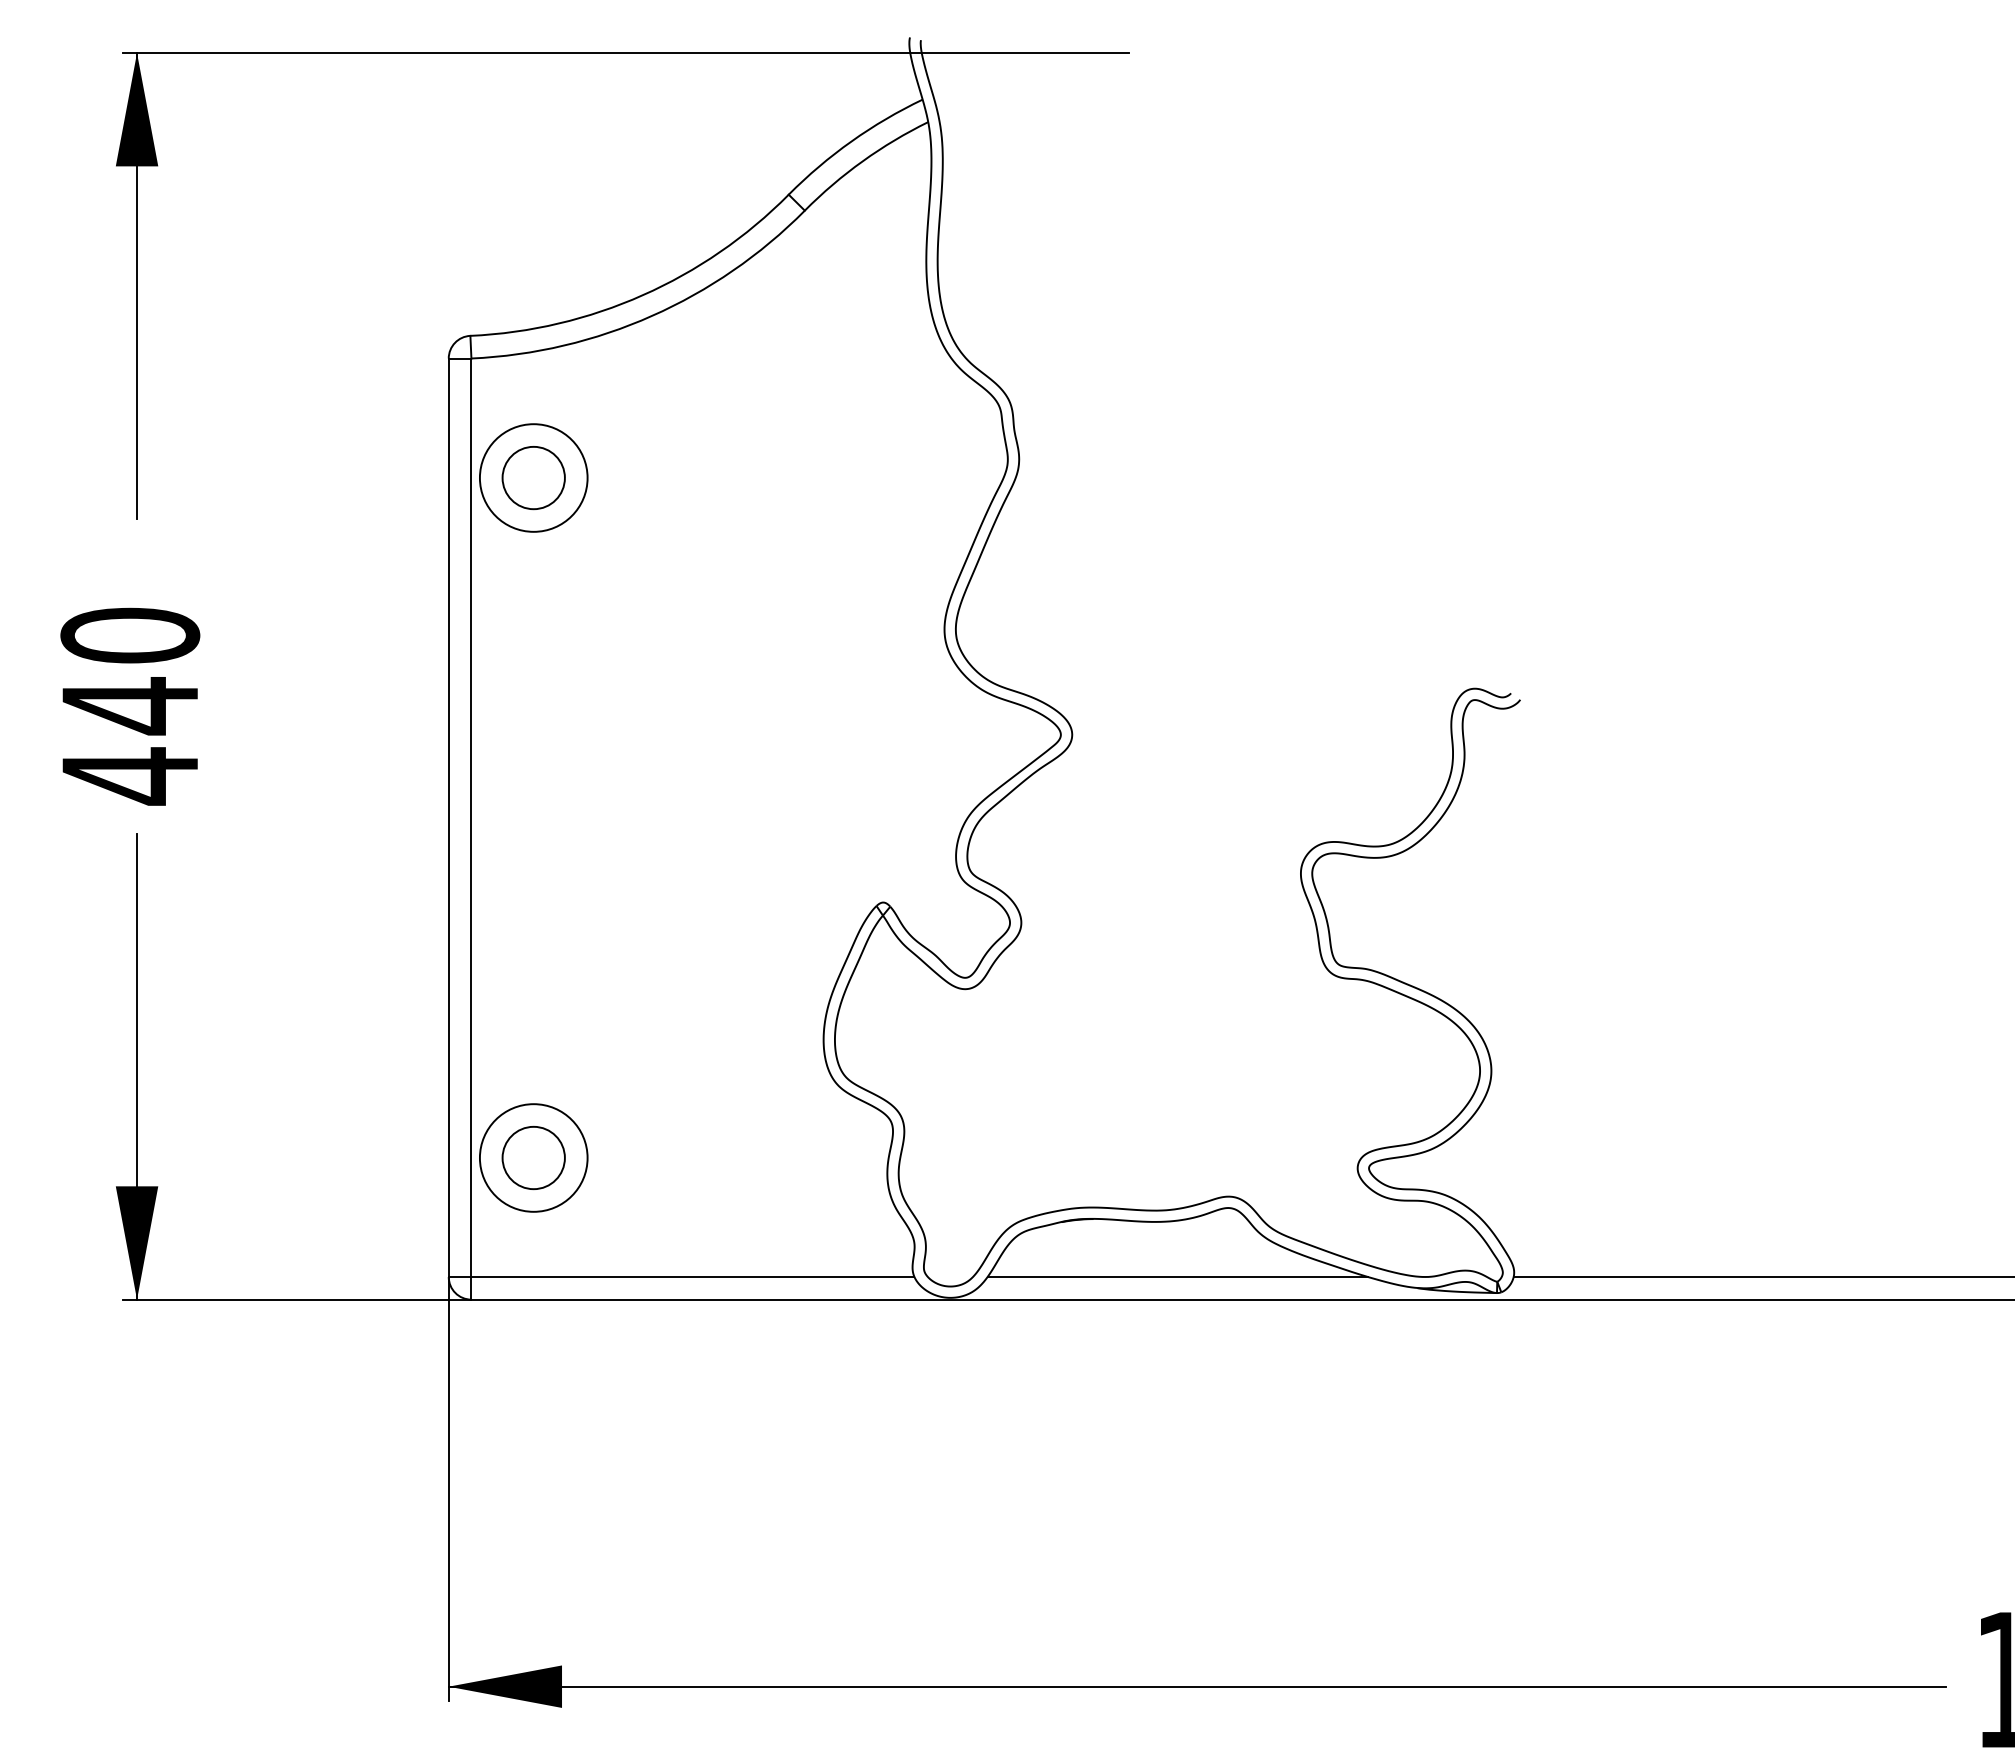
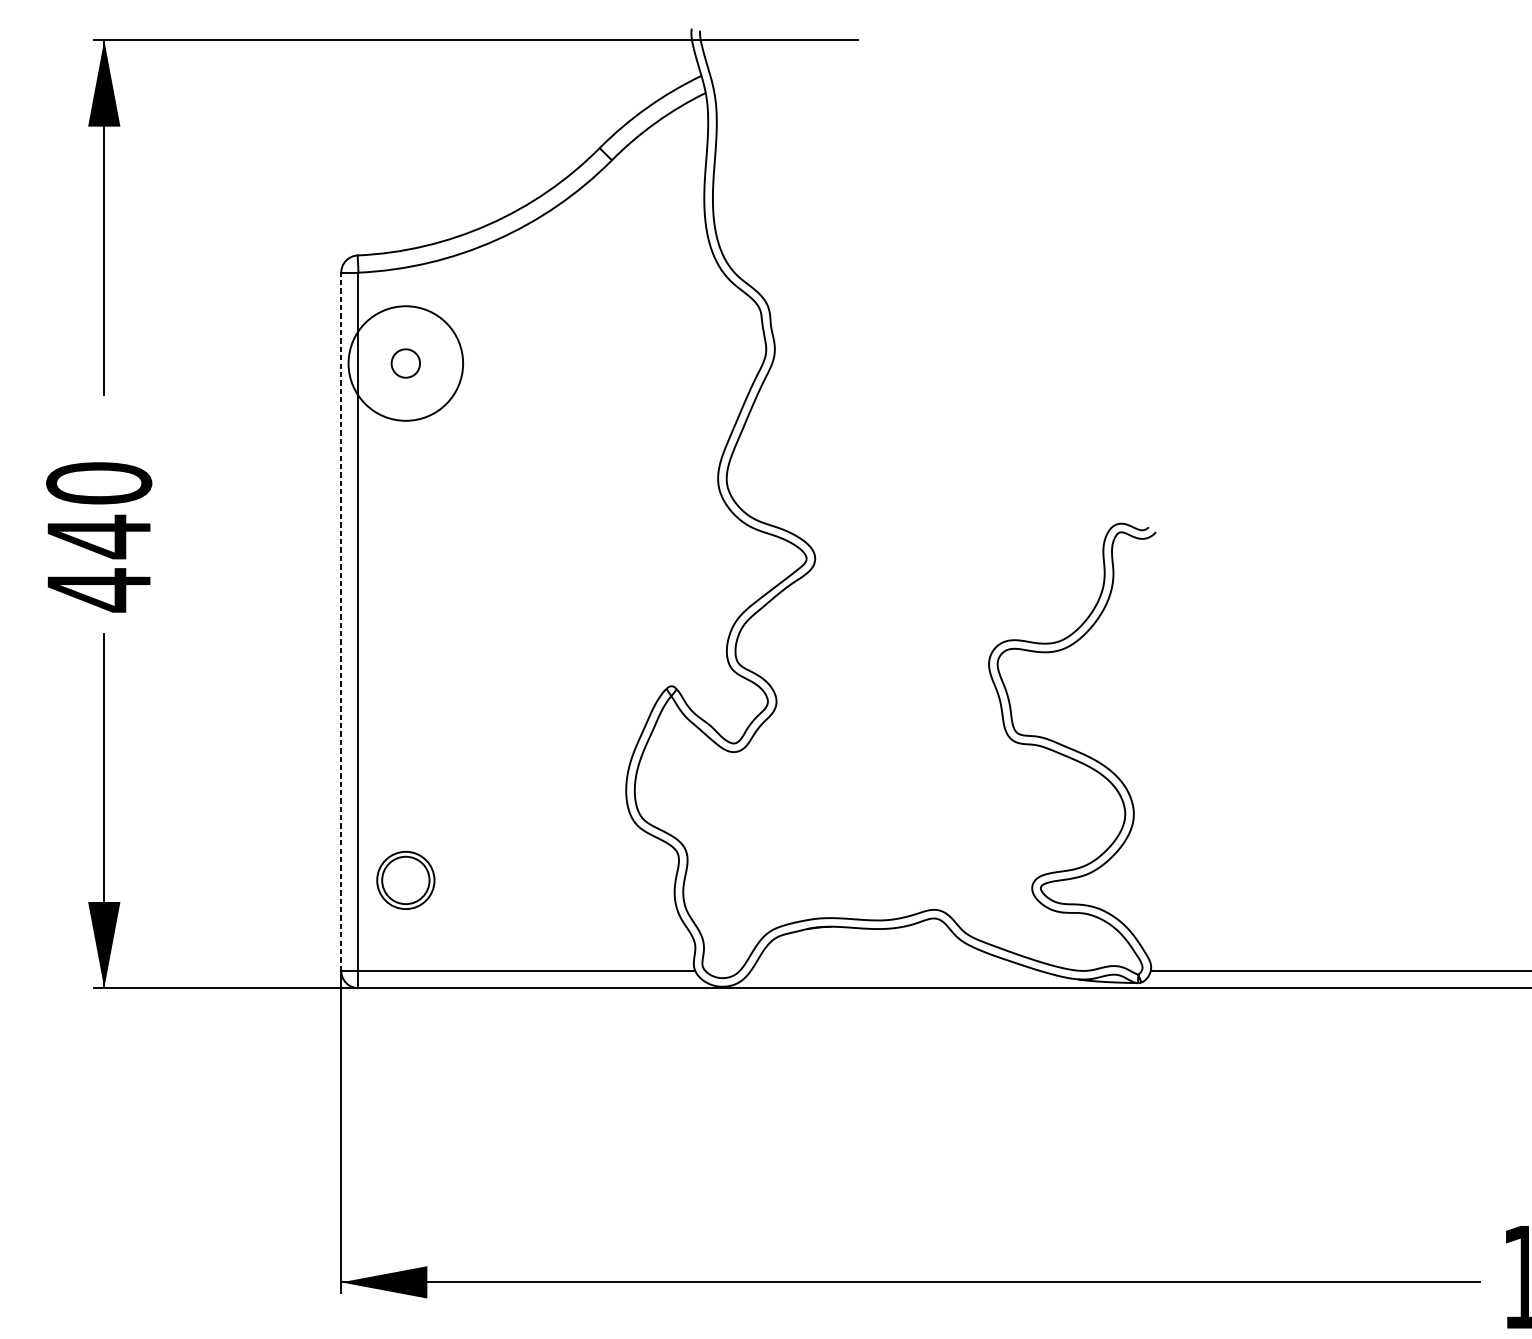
circle: (533, 477) -> (405, 363), size x0.6
circle: (533, 477) -> (405, 363), size x1.4
line: (448, 817) -> (341, 621), solid -> dashed
circle: (533, 1157) -> (405, 880), size x0.7
line: (1177, 1277) -> (895, 971), removed

